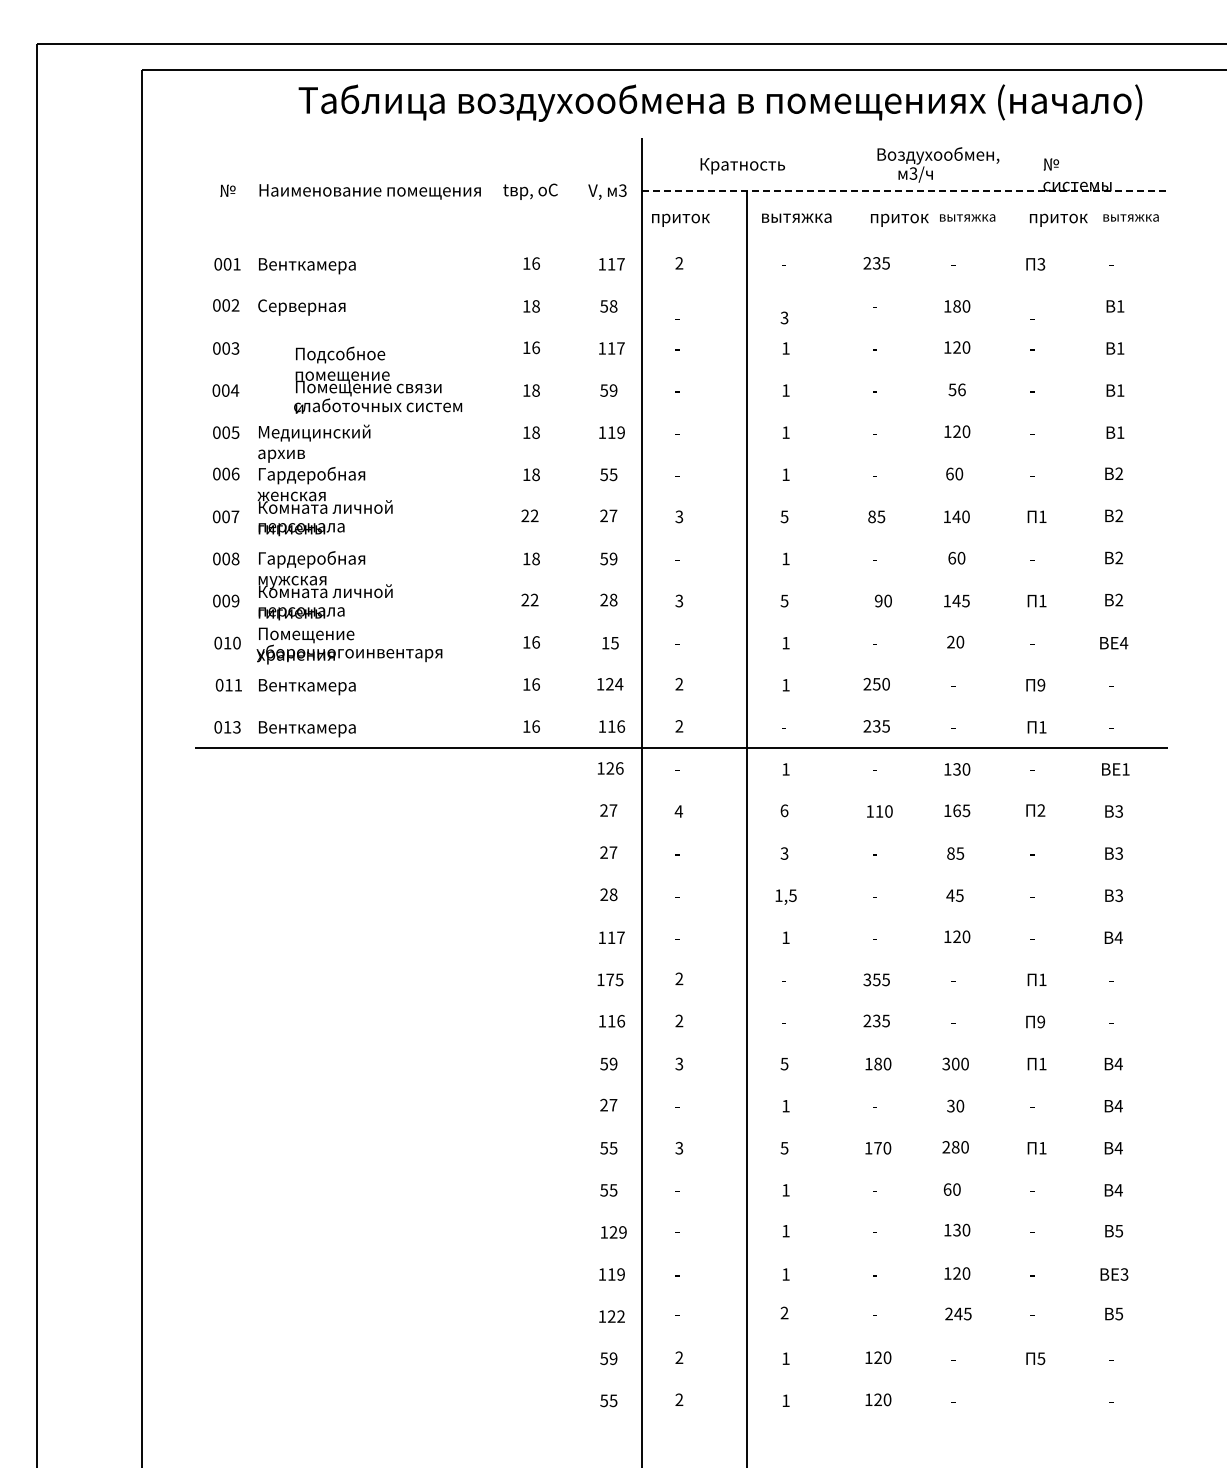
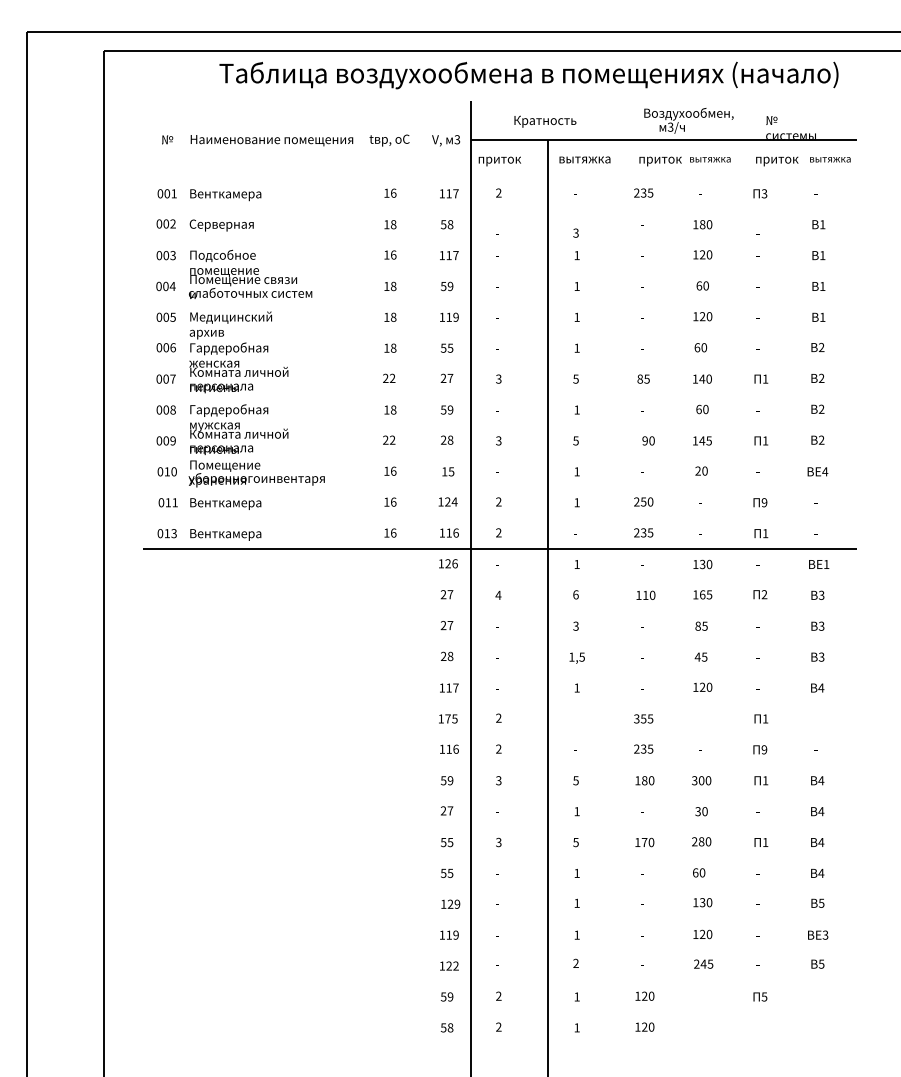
line: (905, 190) -> (664, 139), dashed -> solid
text: (378, 379) -> (250, 273), moved
text: (956, 389) -> (702, 285), 56 -> 60
text: (613, 1400) -> (450, 1027), 55 -> 58

